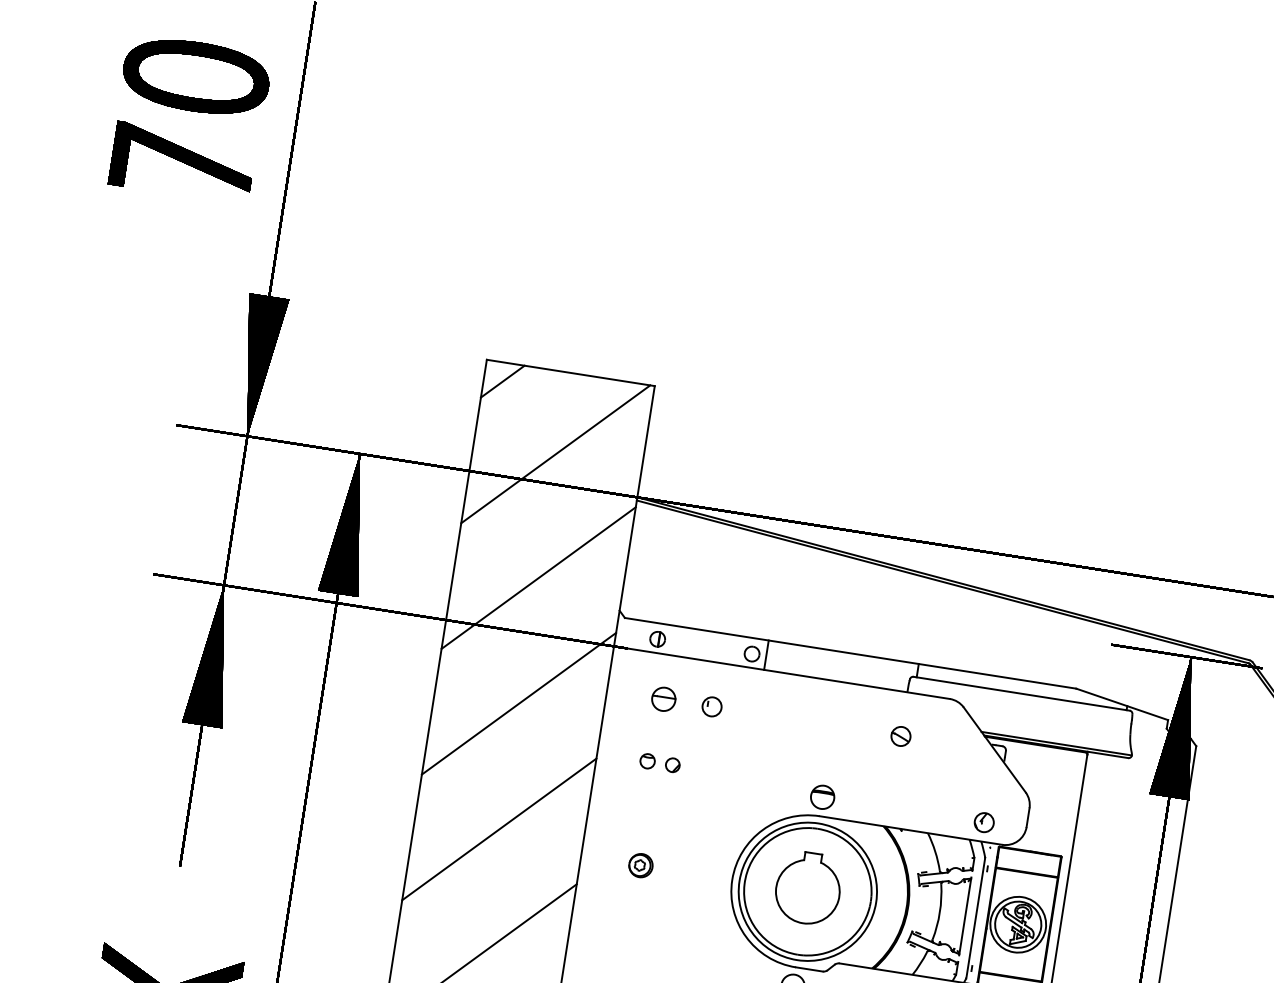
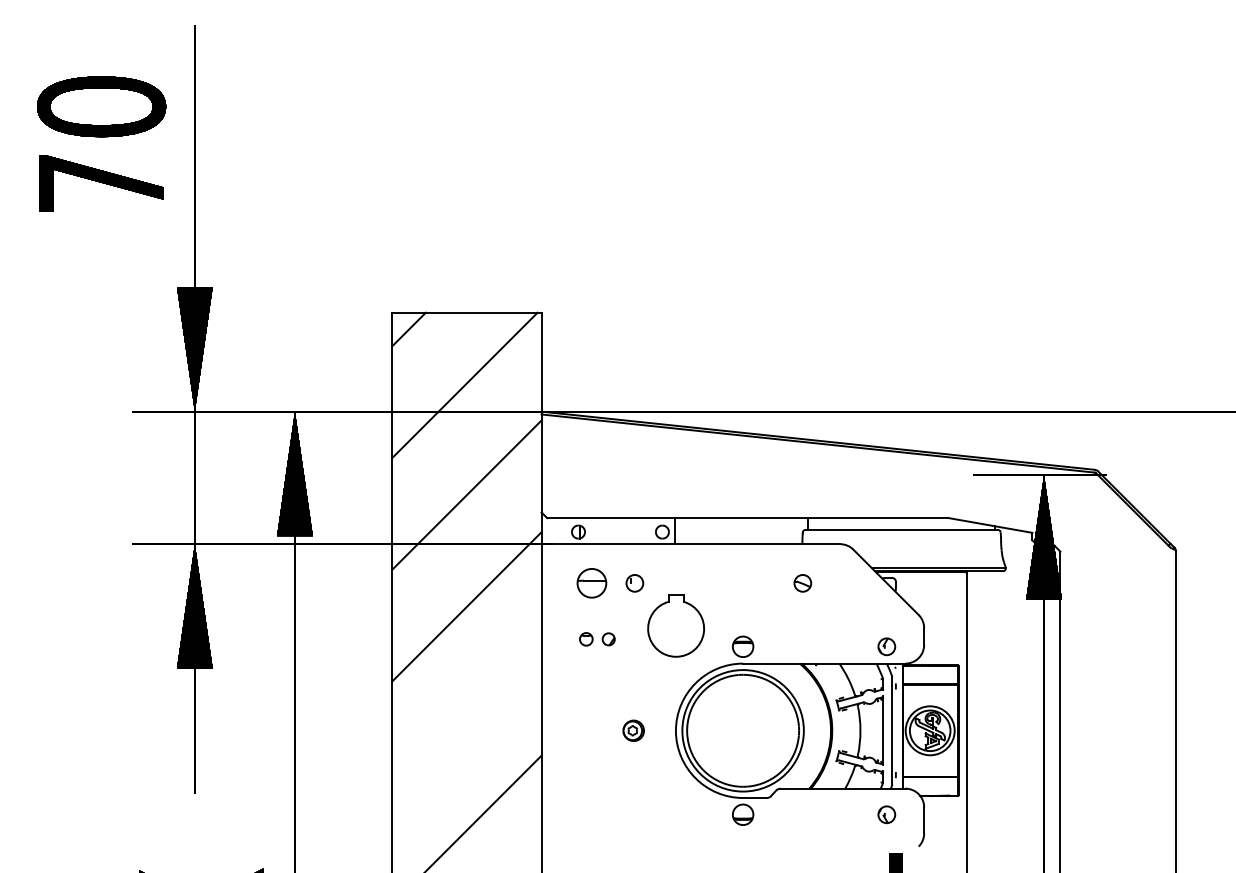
part: (663, 699) -> (591, 583), size x1.4
line: (498, 829) -> (466, 718), removed
part: (640, 865) -> (633, 730), moved
part: (807, 887) -> (675, 625), moved

